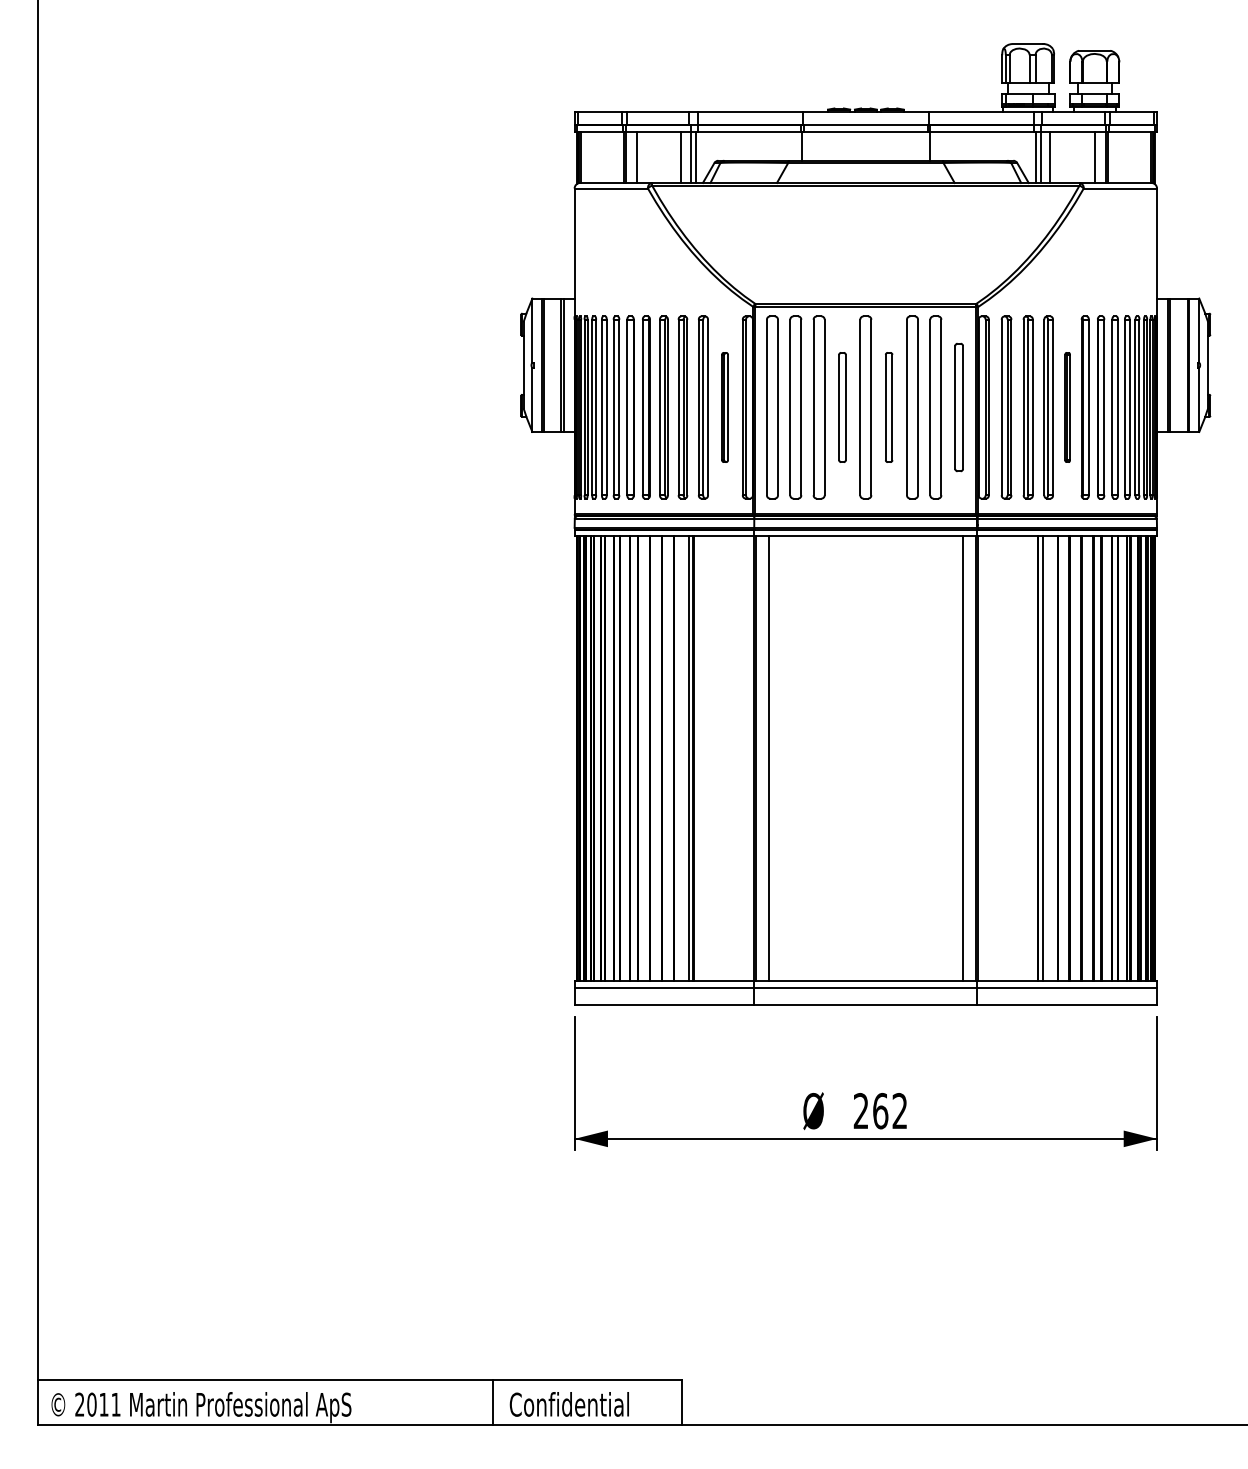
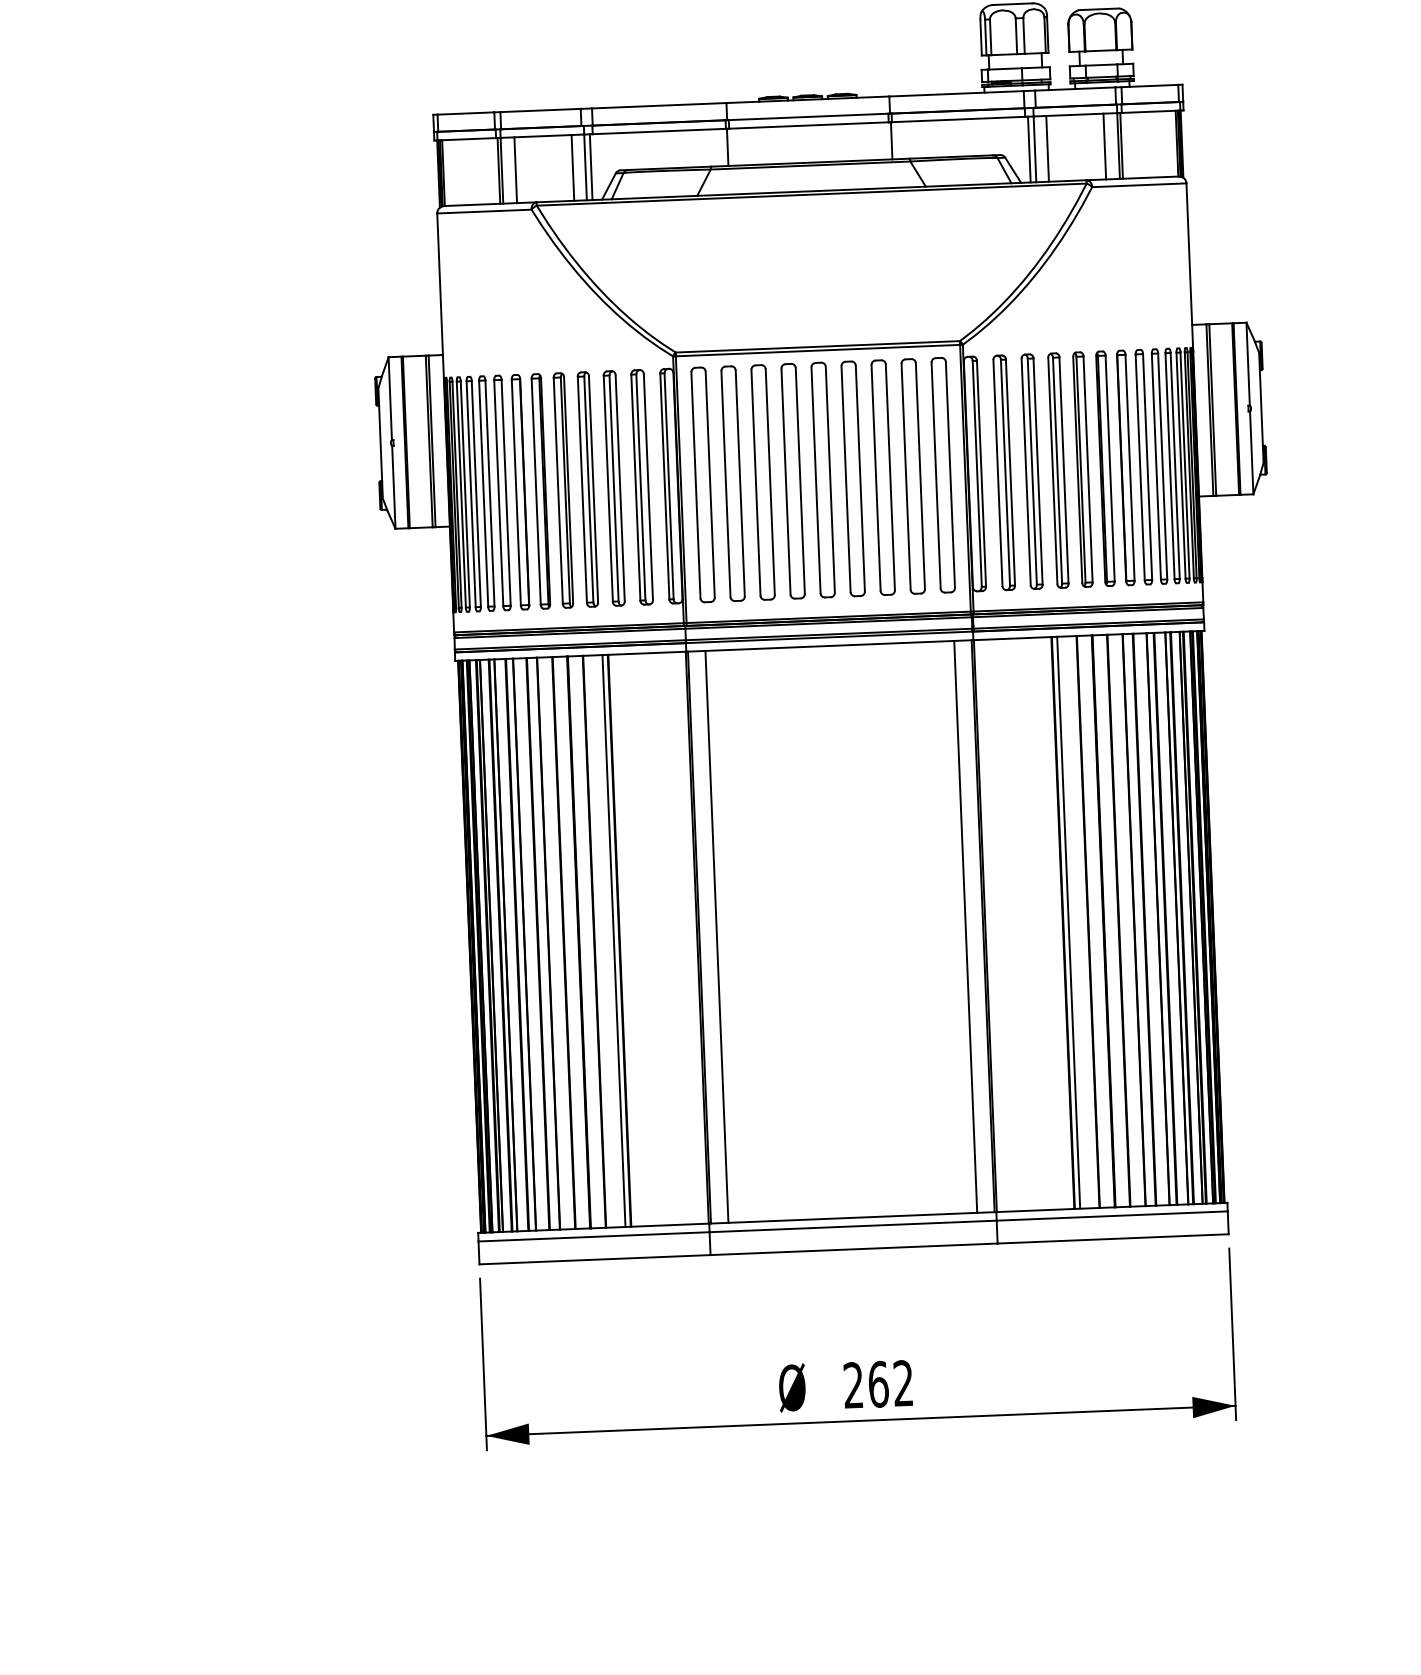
part: (724, 407) -> (641, 487), size x1.67
part: (842, 407) -> (793, 481), size x1.67
part: (888, 407) -> (852, 478), size x1.67
part: (958, 407) -> (942, 475), size x1.43
part: (1067, 407) -> (1082, 469), size x1.67

